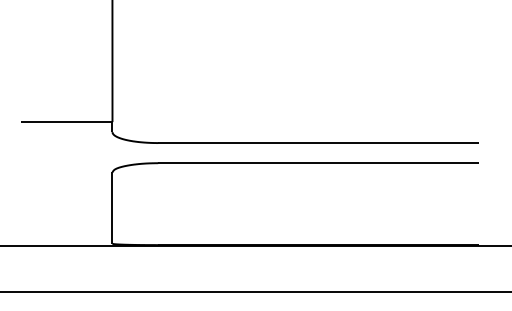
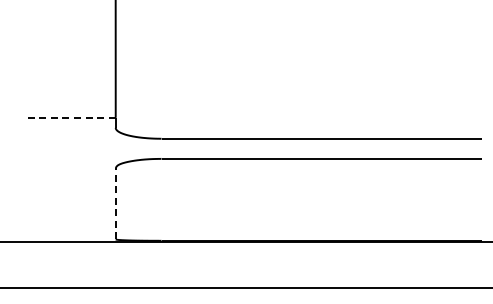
line: (66, 122) -> (69, 118), solid -> dashed
line: (112, 208) -> (115, 204), solid -> dashed

